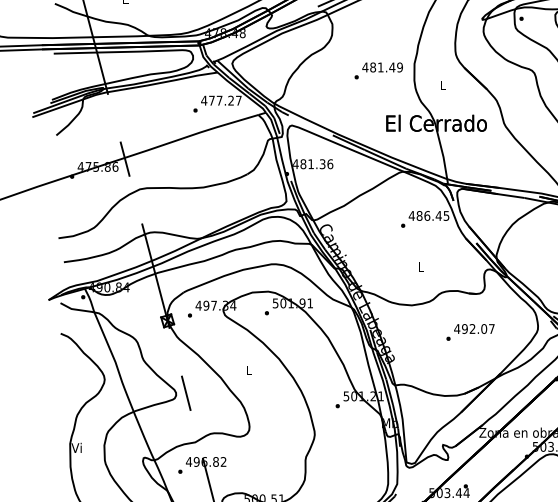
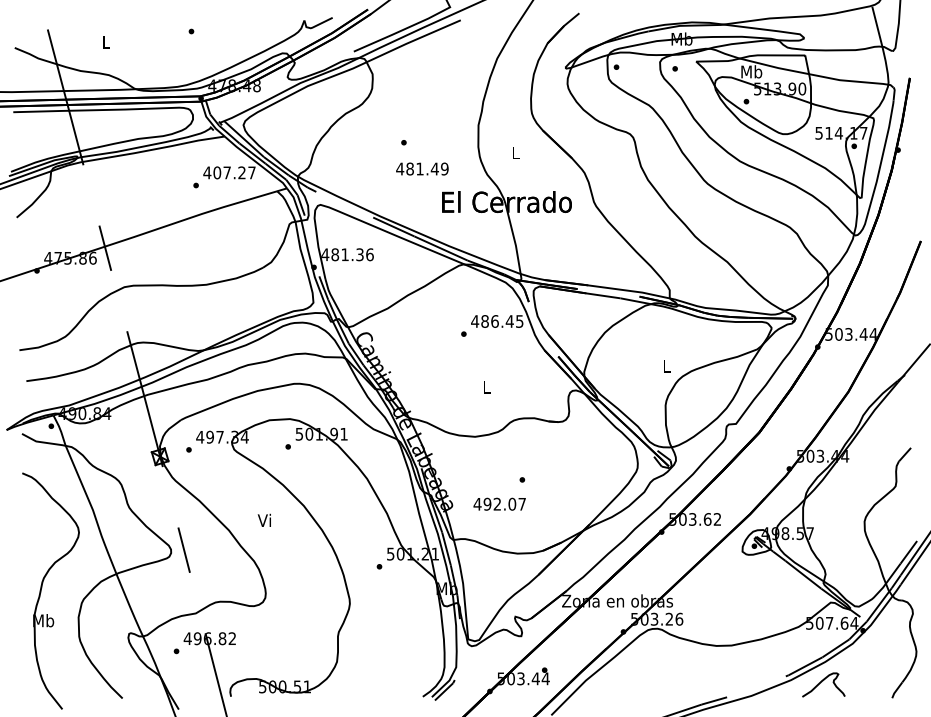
text: (382, 67) -> (422, 168), moved
text: (212, 100) -> (217, 172), 477.27 -> 407.27
text: (474, 328) -> (499, 503), moved
text: (247, 369) -> (263, 519), L -> Vi
text: (77, 447) -> (43, 620), Vi -> Mb

